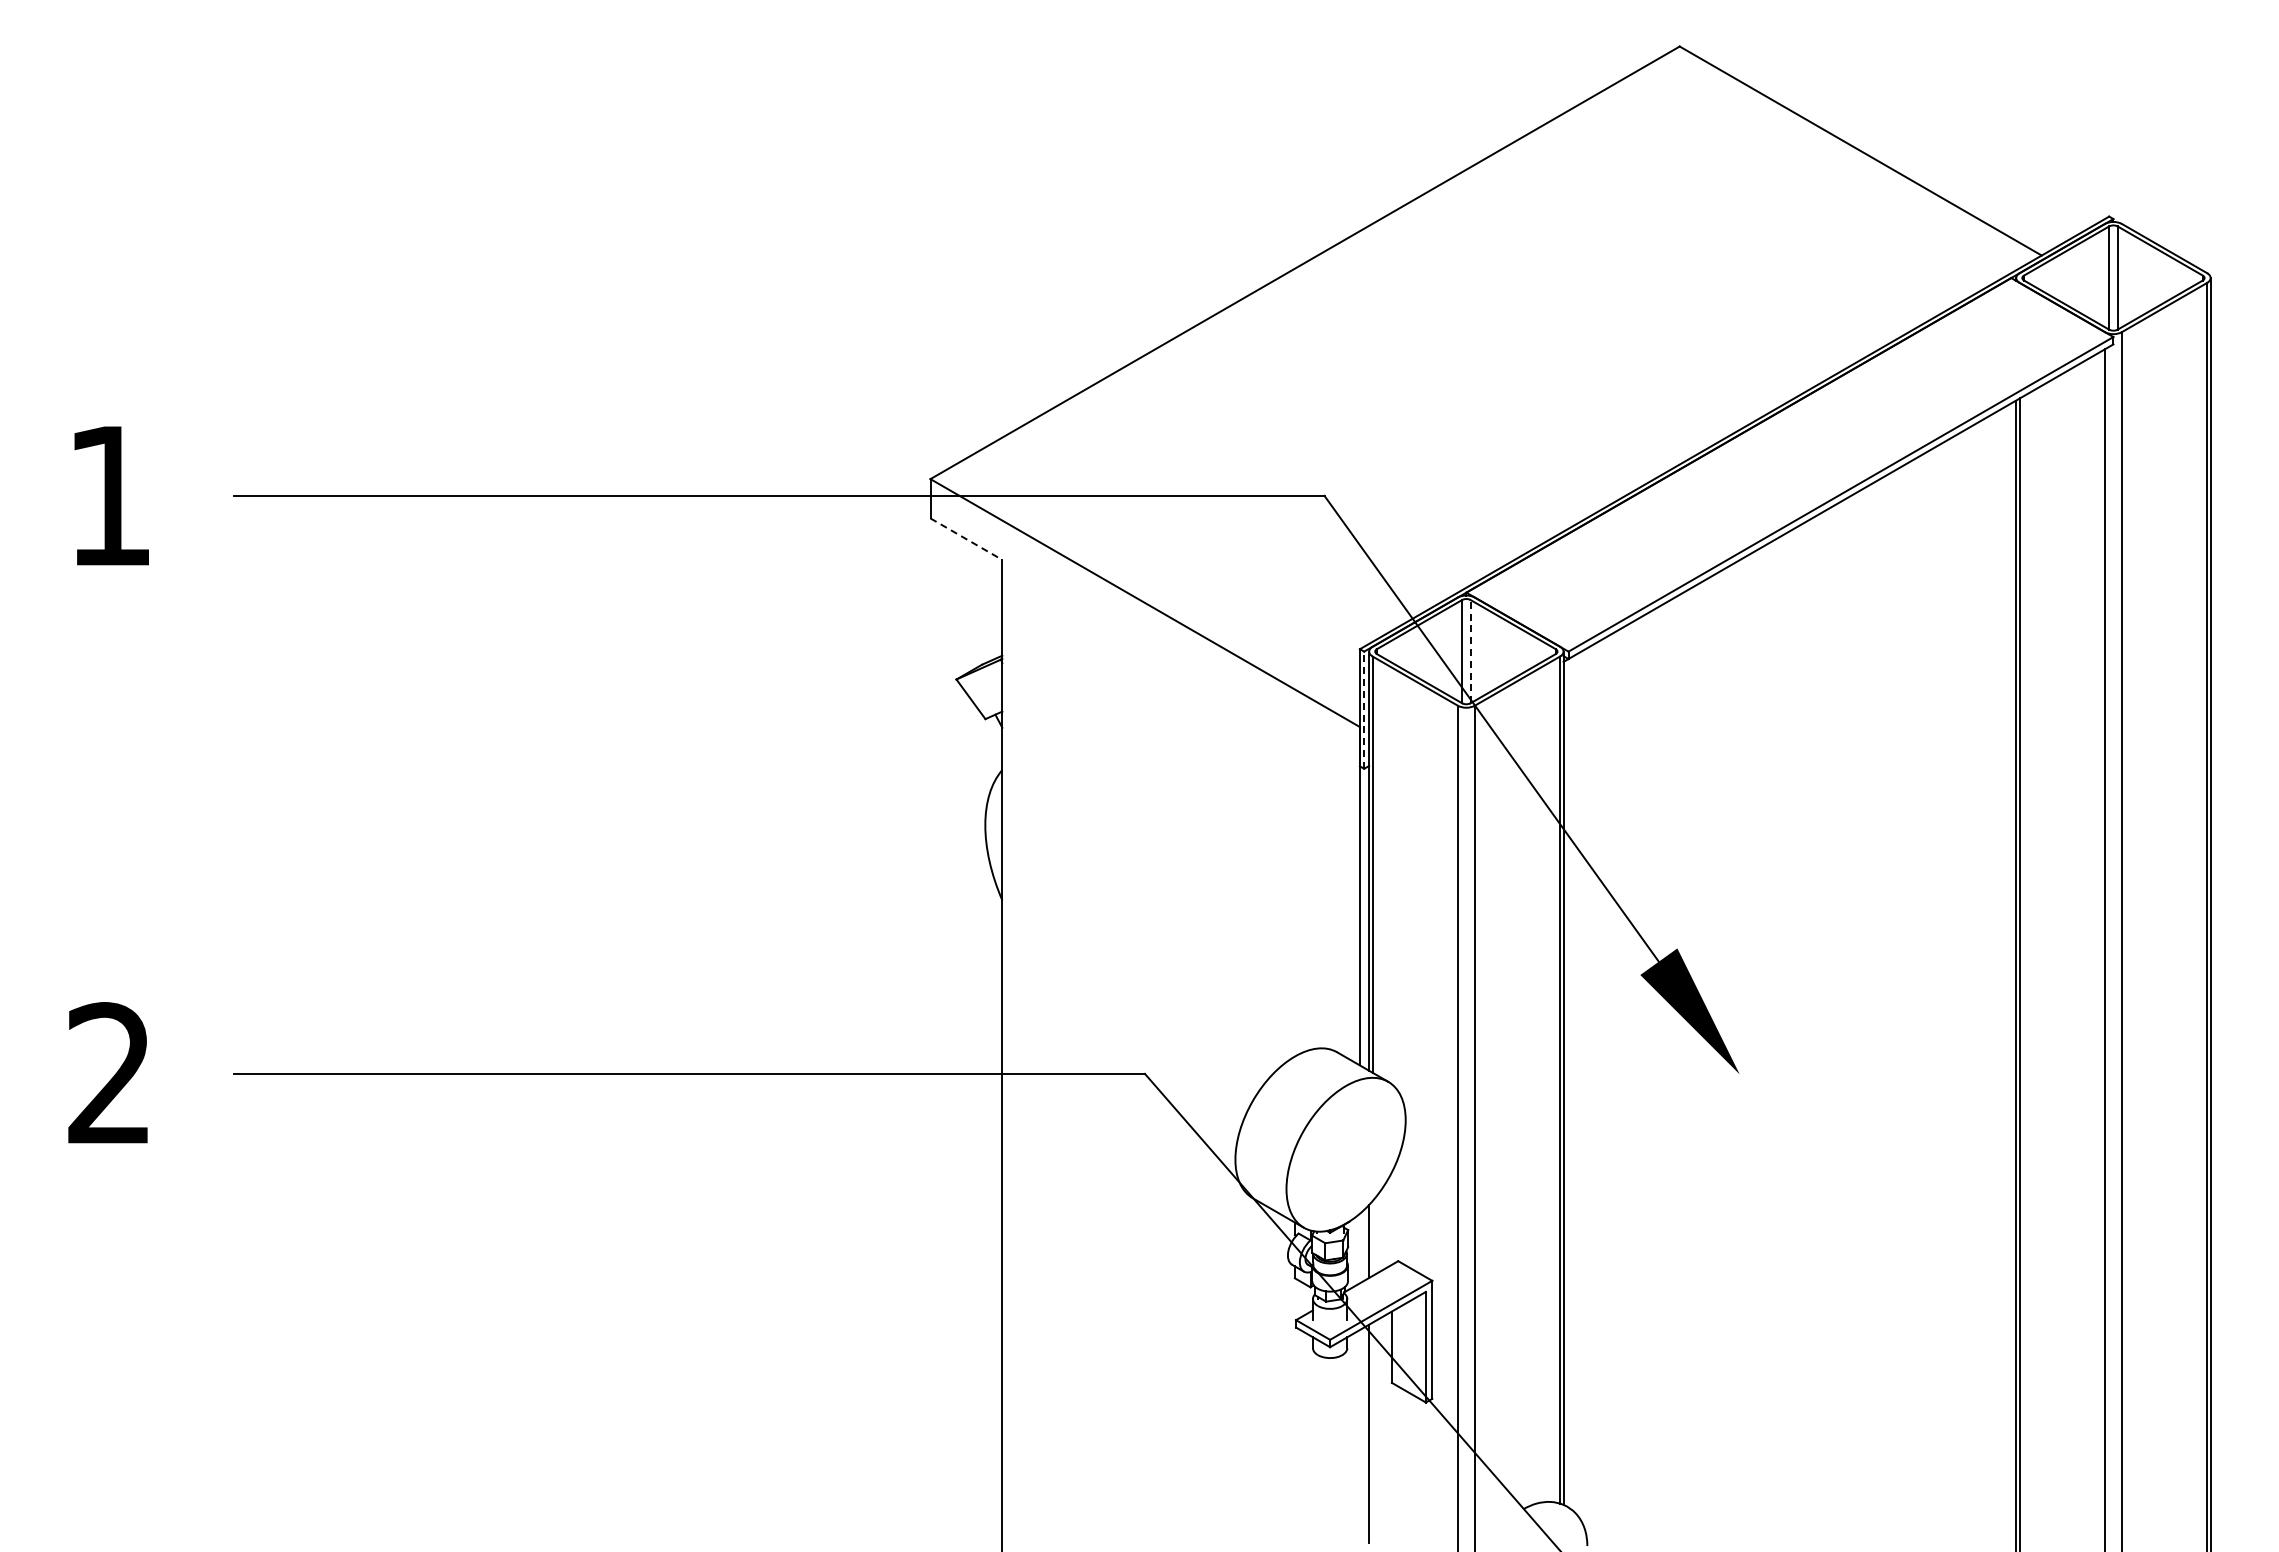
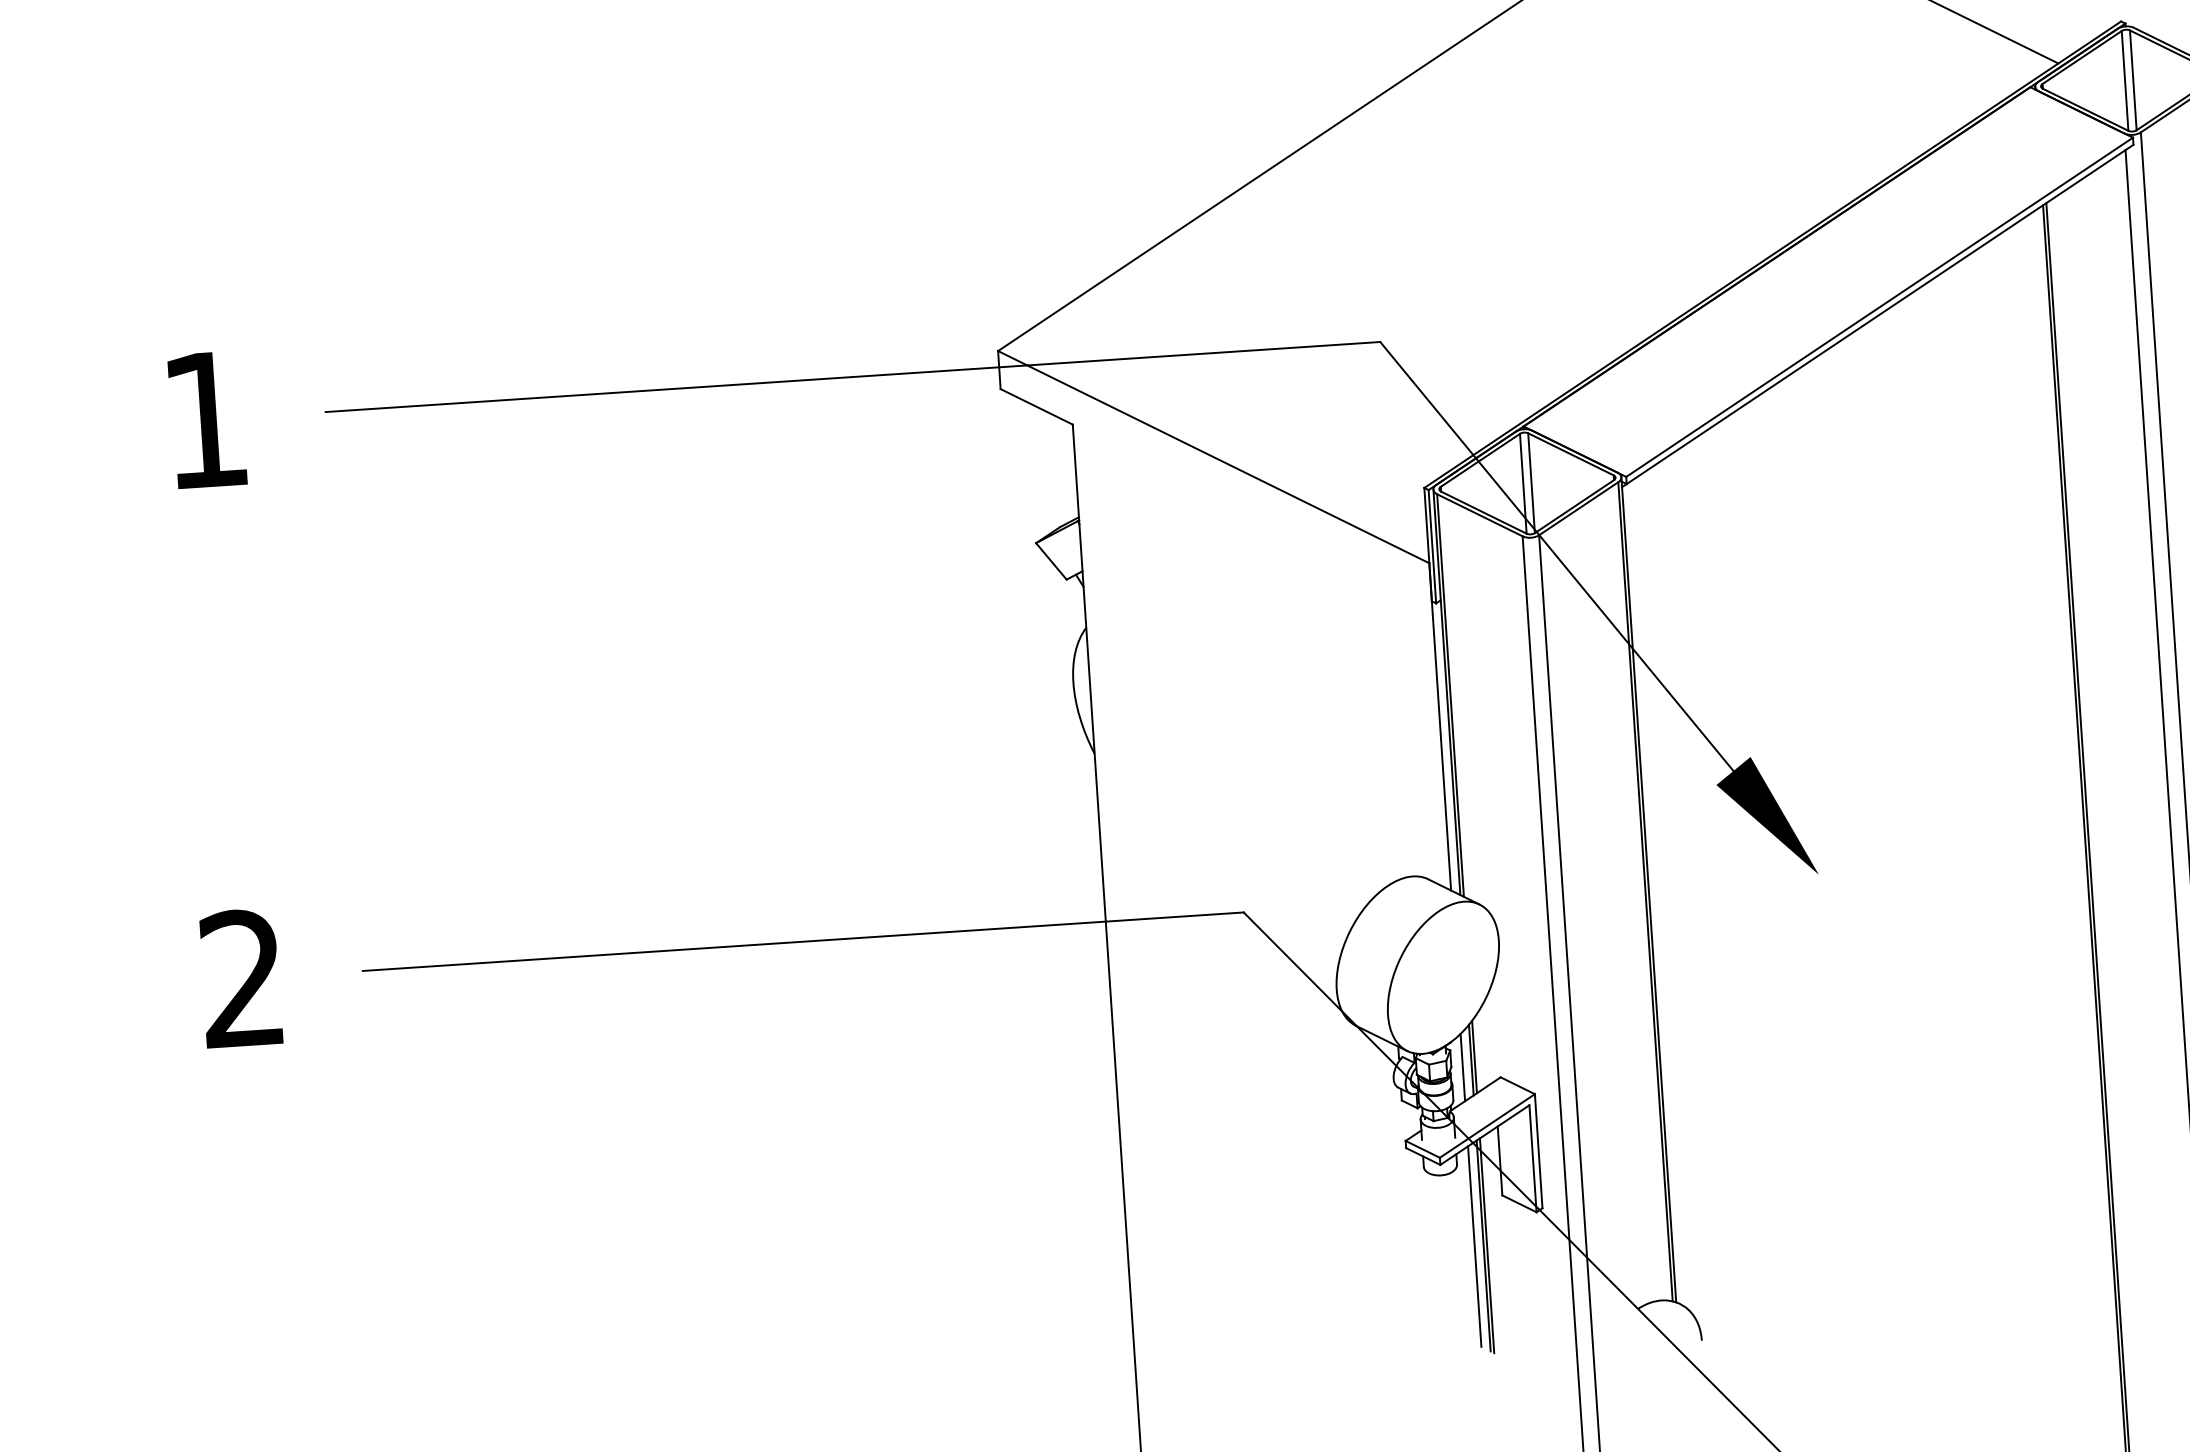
line: (966, 539) -> (1036, 407), dashed -> solid
line: (1470, 651) -> (1531, 483), dashed -> solid
line: (1364, 710) -> (1432, 546), dashed -> solid
line: (1372, 1238) -> (1474, 1057), added
line: (1359, 1248) -> (1462, 1067), added
line: (1359, 1433) -> (1474, 1246), added
line: (1372, 1433) -> (1486, 1245), added

